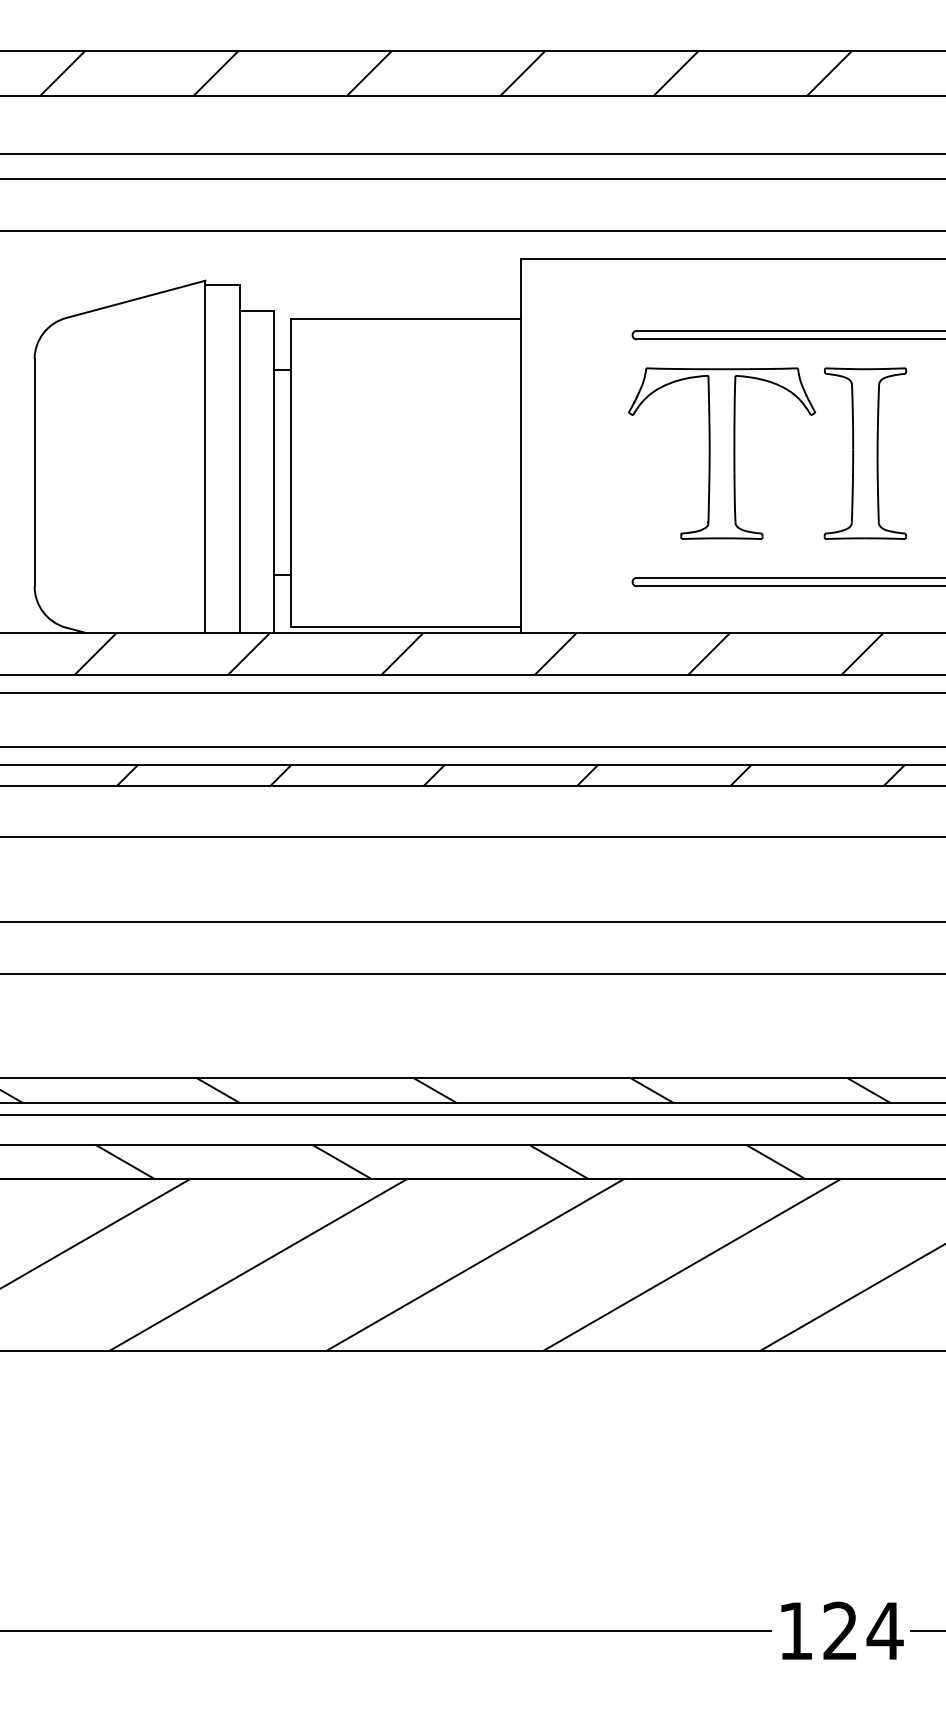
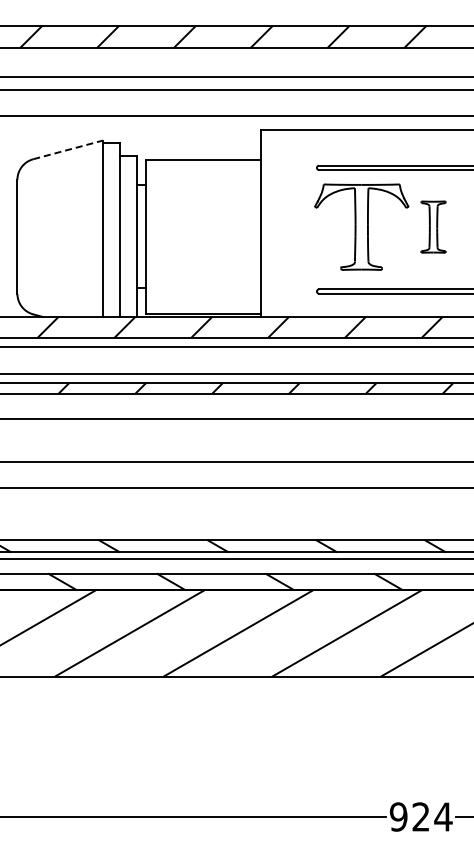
line: (136, 298) -> (68, 149), solid -> dashed
part: (865, 452) -> (433, 226), size x0.6
text: (795, 1630) -> (398, 816), 124 -> 924

